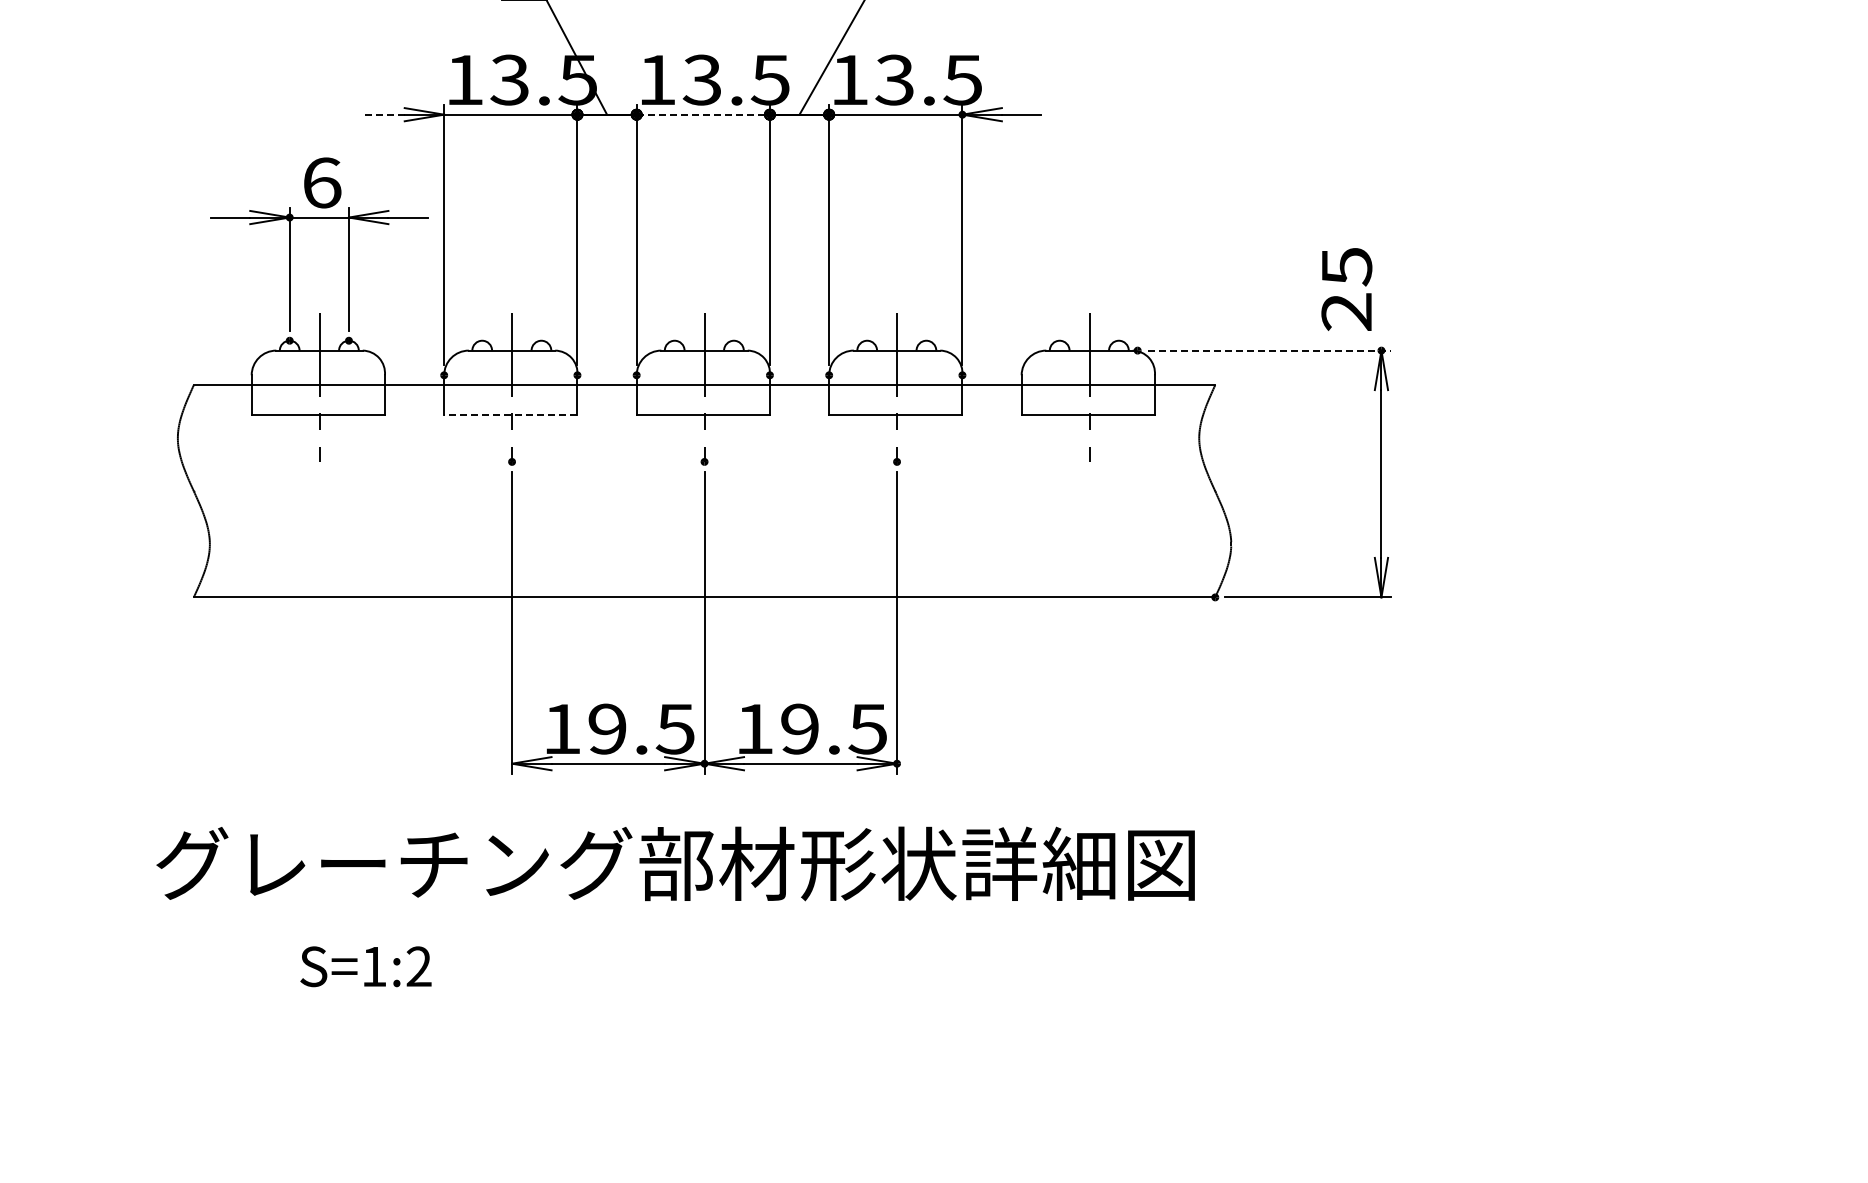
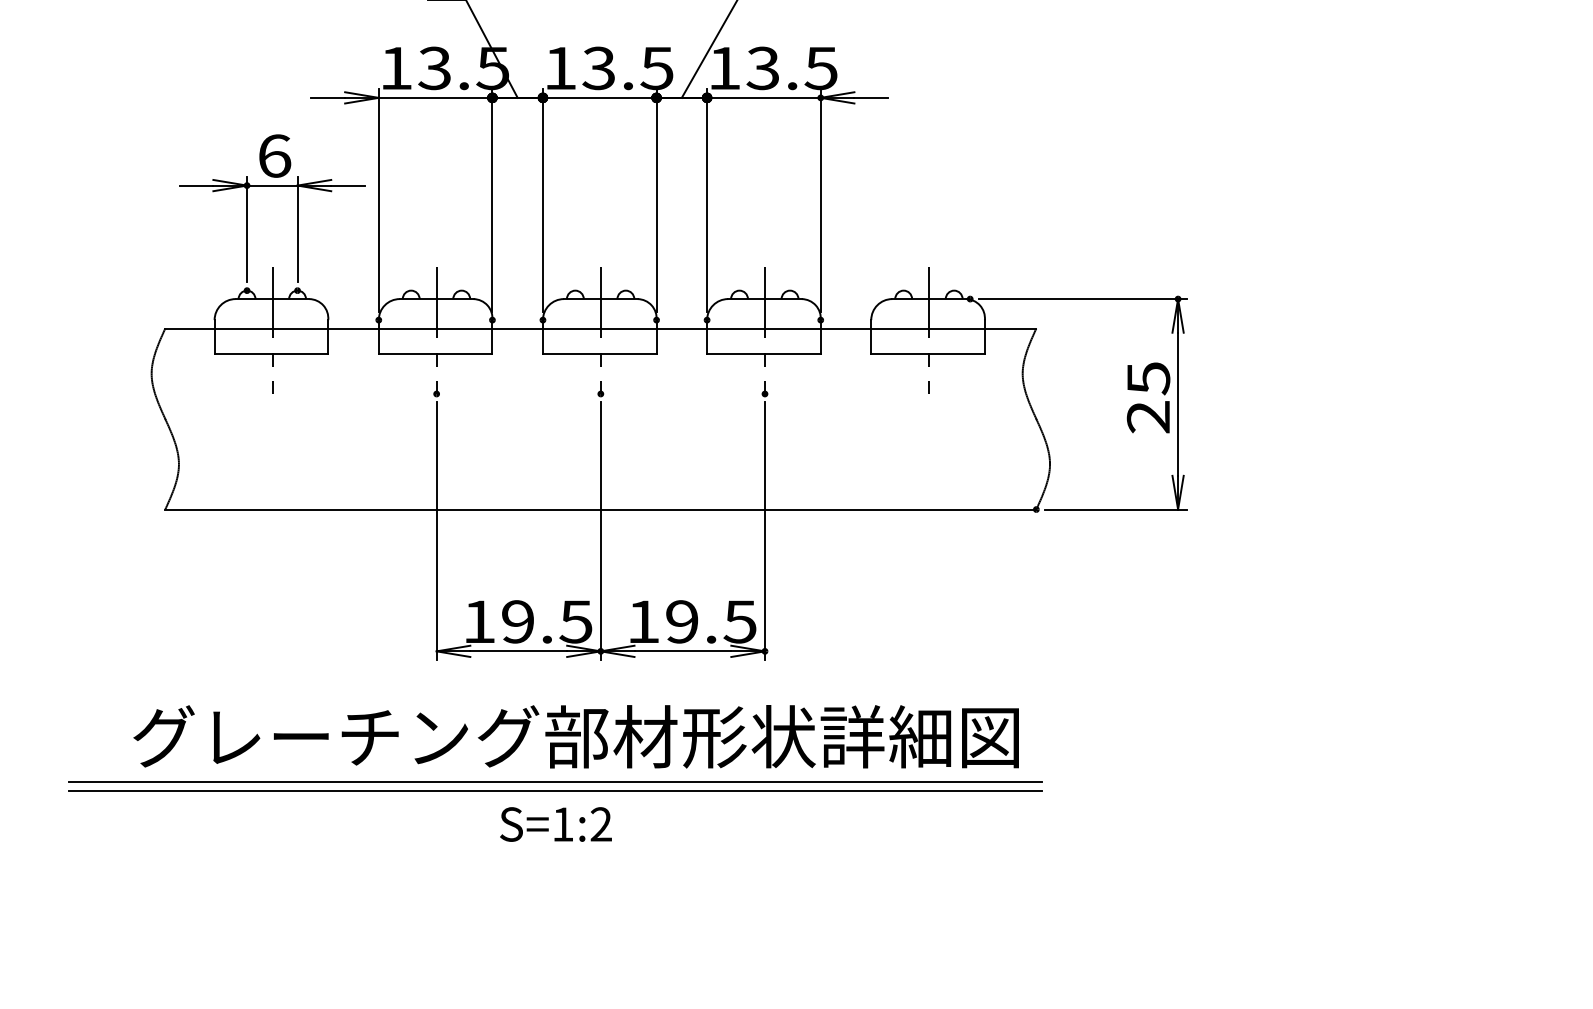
line: (384, 114) -> (327, 97), dashed -> solid
line: (703, 114) -> (599, 97), dashed -> solid
text: (1346, 289) -> (1148, 397), moved
line: (1269, 350) -> (1082, 298), dashed -> solid
line: (510, 414) -> (435, 353), dashed -> solid
line: (650, 917) -> (554, 782), added
line: (650, 927) -> (554, 791), added
text: (365, 966) -> (555, 824), moved

